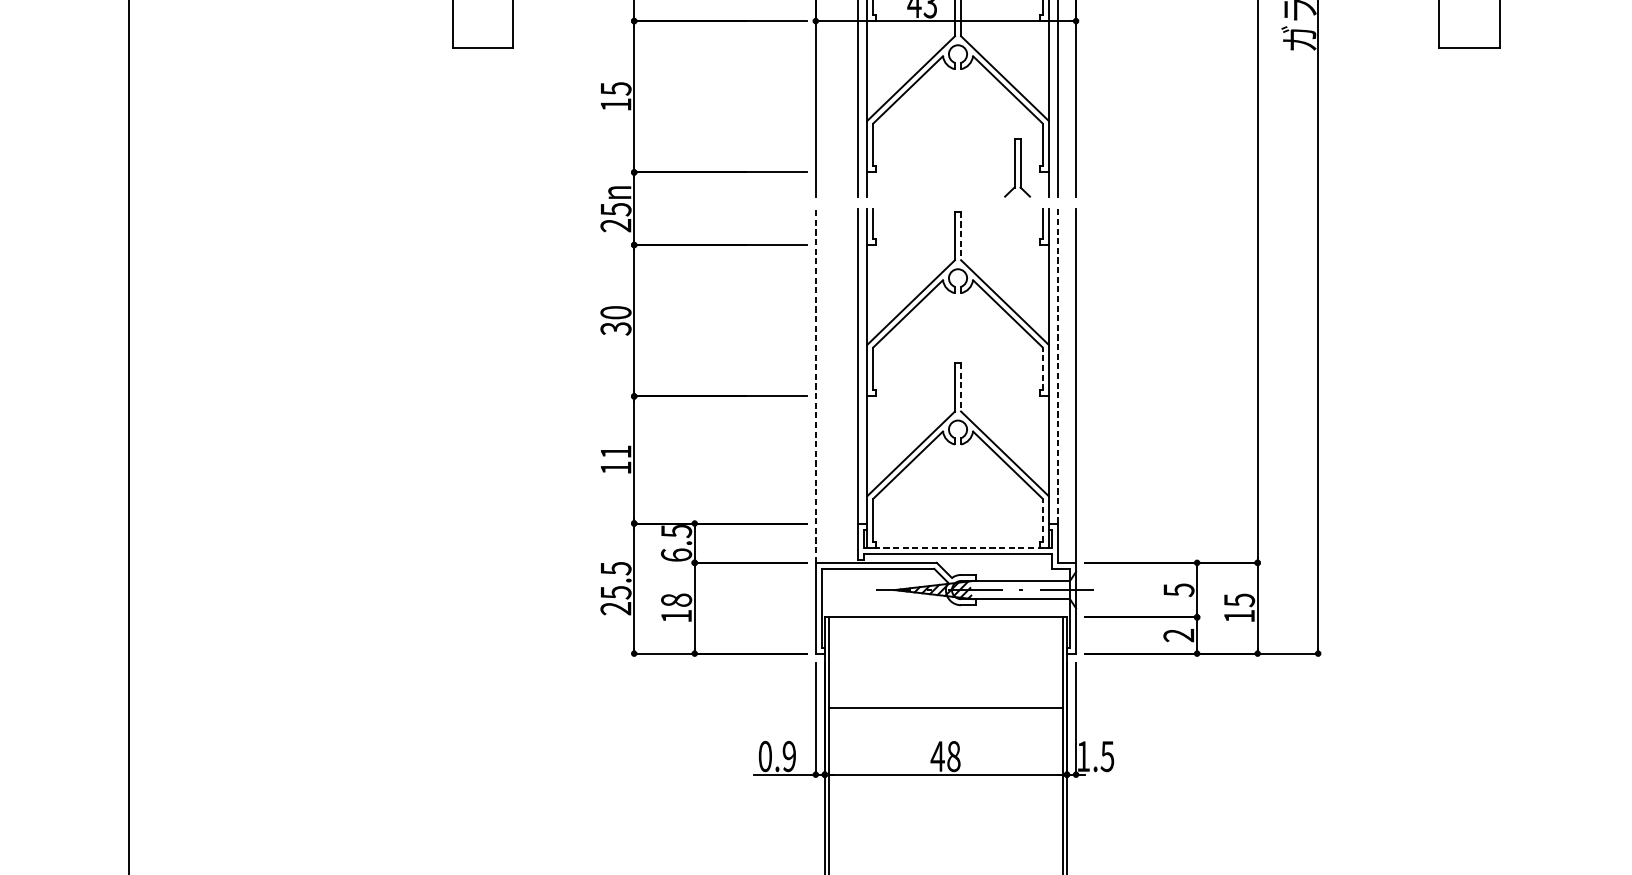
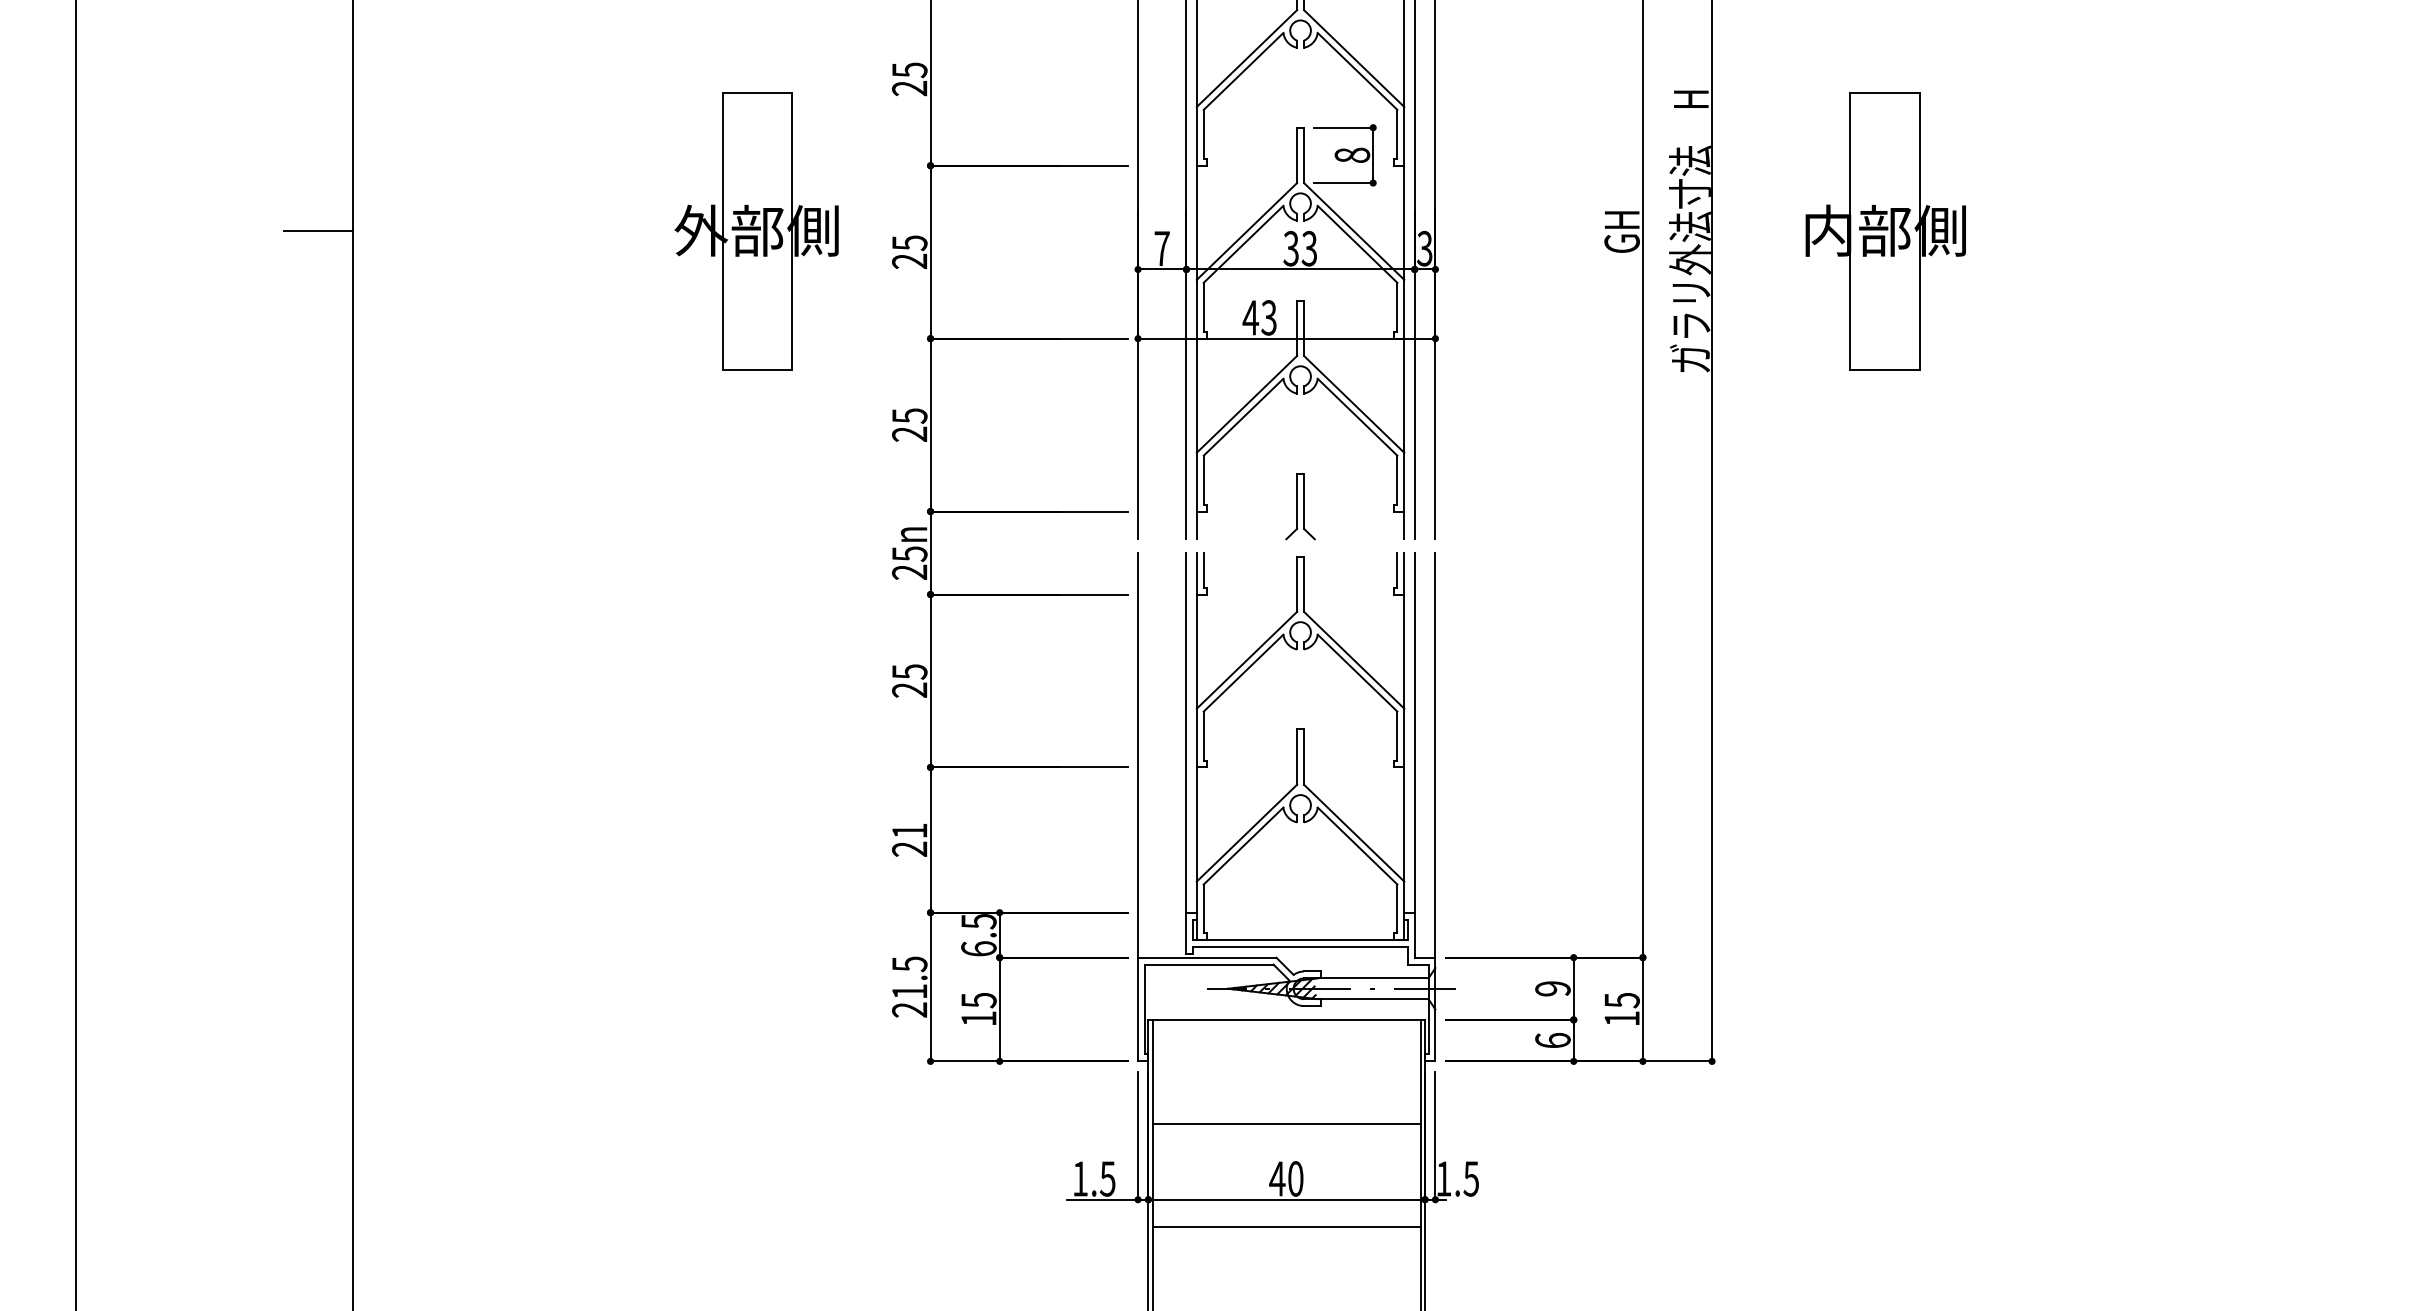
text: (615, 104) -> (909, 433), 15 -> 25
part: (1017, 167) -> (1300, 506), moved
line: (961, 236) -> (1304, 584), dashed -> solid
text: (615, 321) -> (909, 681), 30 -> 25
line: (1057, 365) -> (1414, 732), dashed -> solid
line: (1042, 368) -> (1397, 735), dashed -> solid
line: (816, 385) -> (1138, 754), dashed -> solid
line: (961, 387) -> (1304, 757), dashed -> solid
text: (615, 467) -> (909, 848), 11 -> 21
line: (1042, 519) -> (1397, 908), dashed -> solid
line: (958, 547) -> (1301, 940), dashed -> solid
text: (1178, 589) -> (1552, 988), 5 -> 9
text: (615, 592) -> (909, 991), 25.5 -> 21.5
text: (676, 600) -> (978, 1000), 18 -> 15
text: (1178, 635) -> (1552, 1040), 2 -> 6
text: (777, 756) -> (1094, 1178), 0.9 -> 1.5
text: (953, 756) -> (1295, 1178), 48 -> 40
line: (945, 799) -> (1286, 1227), added

